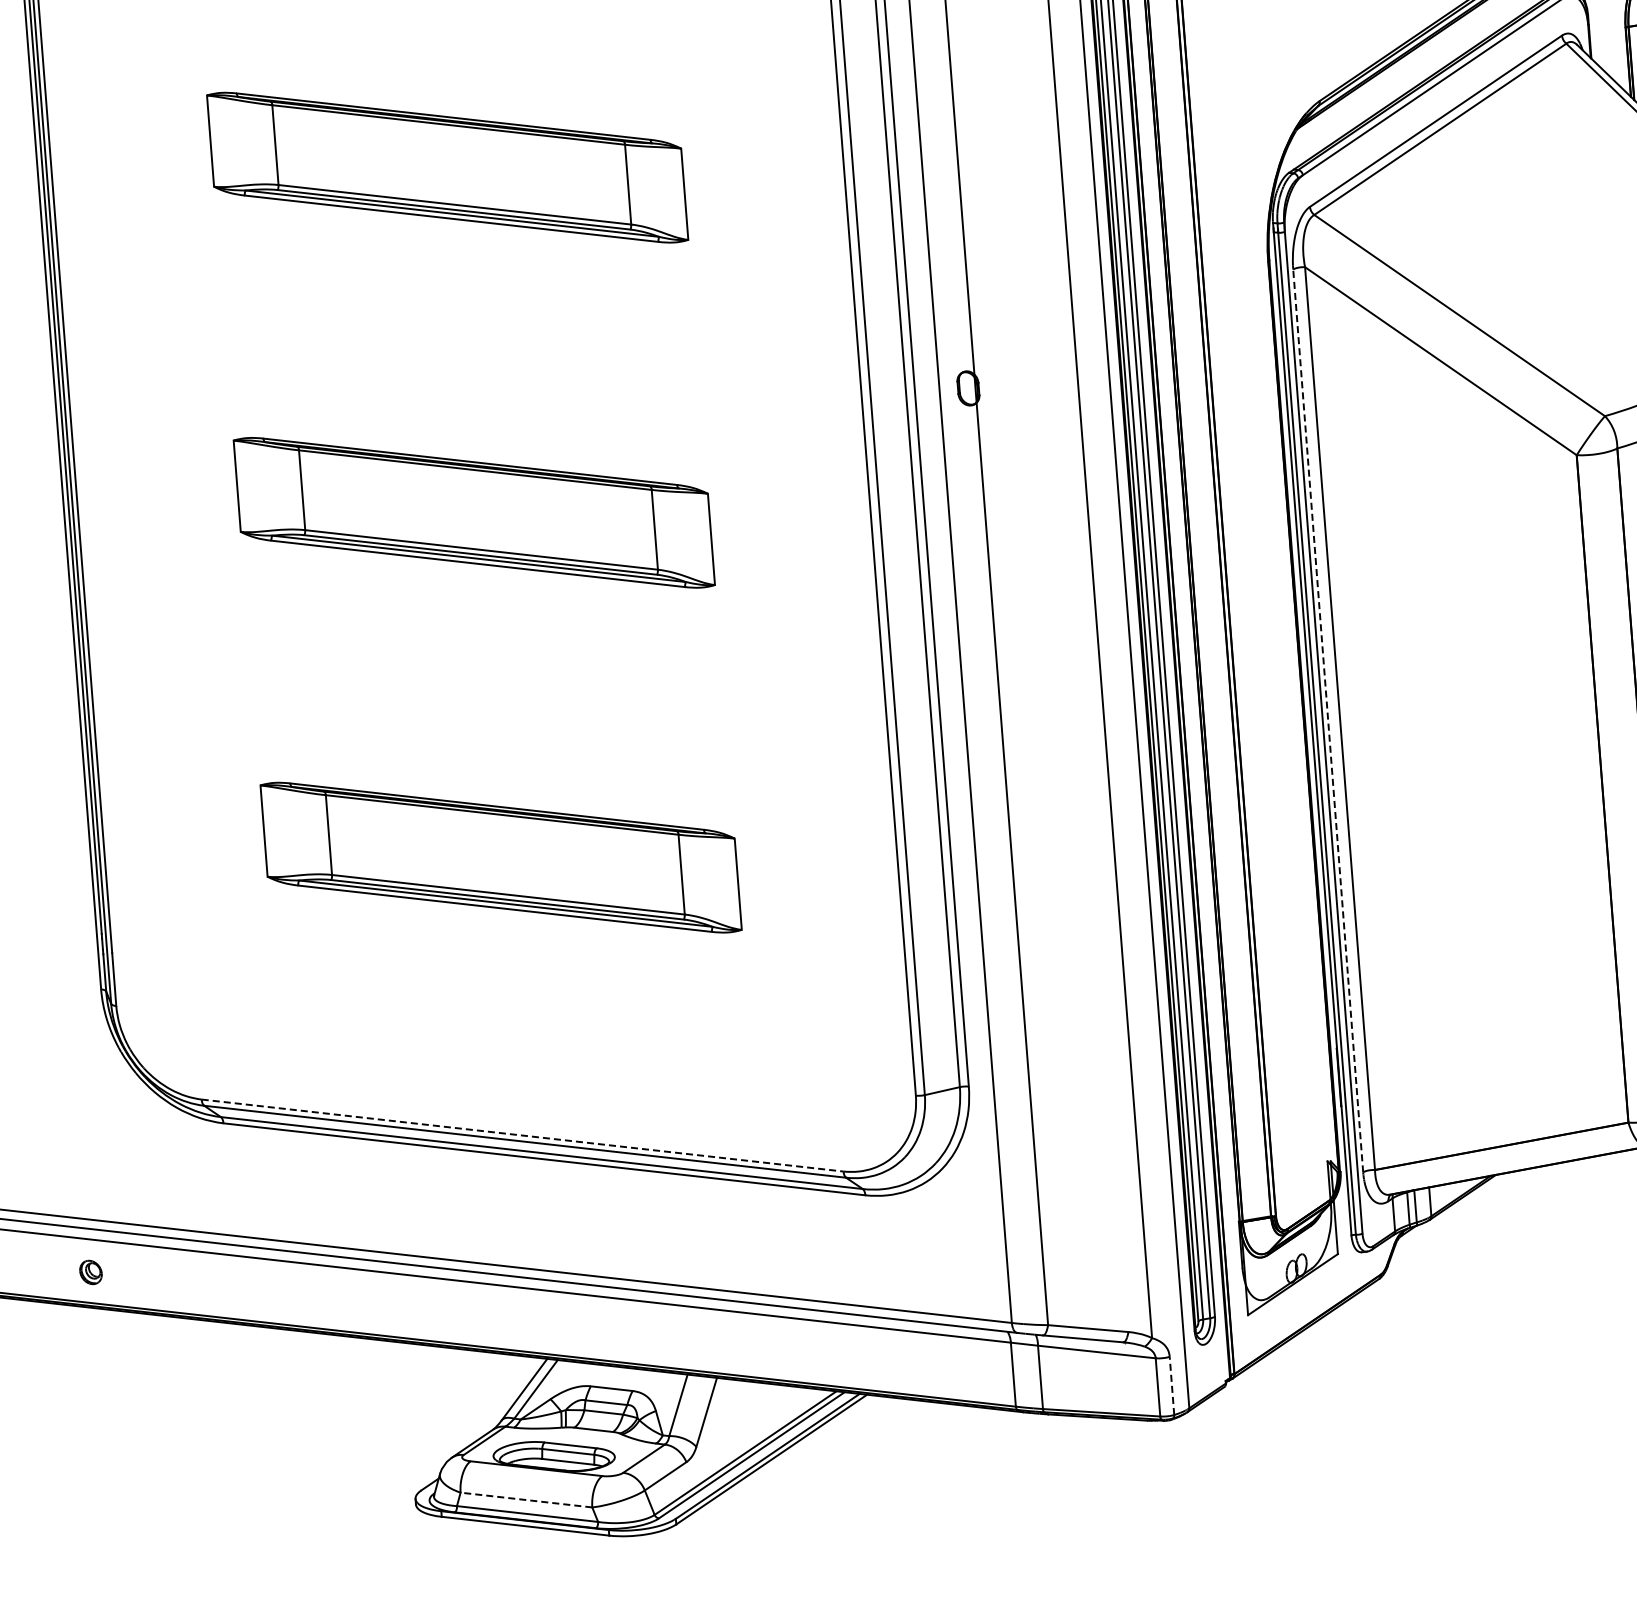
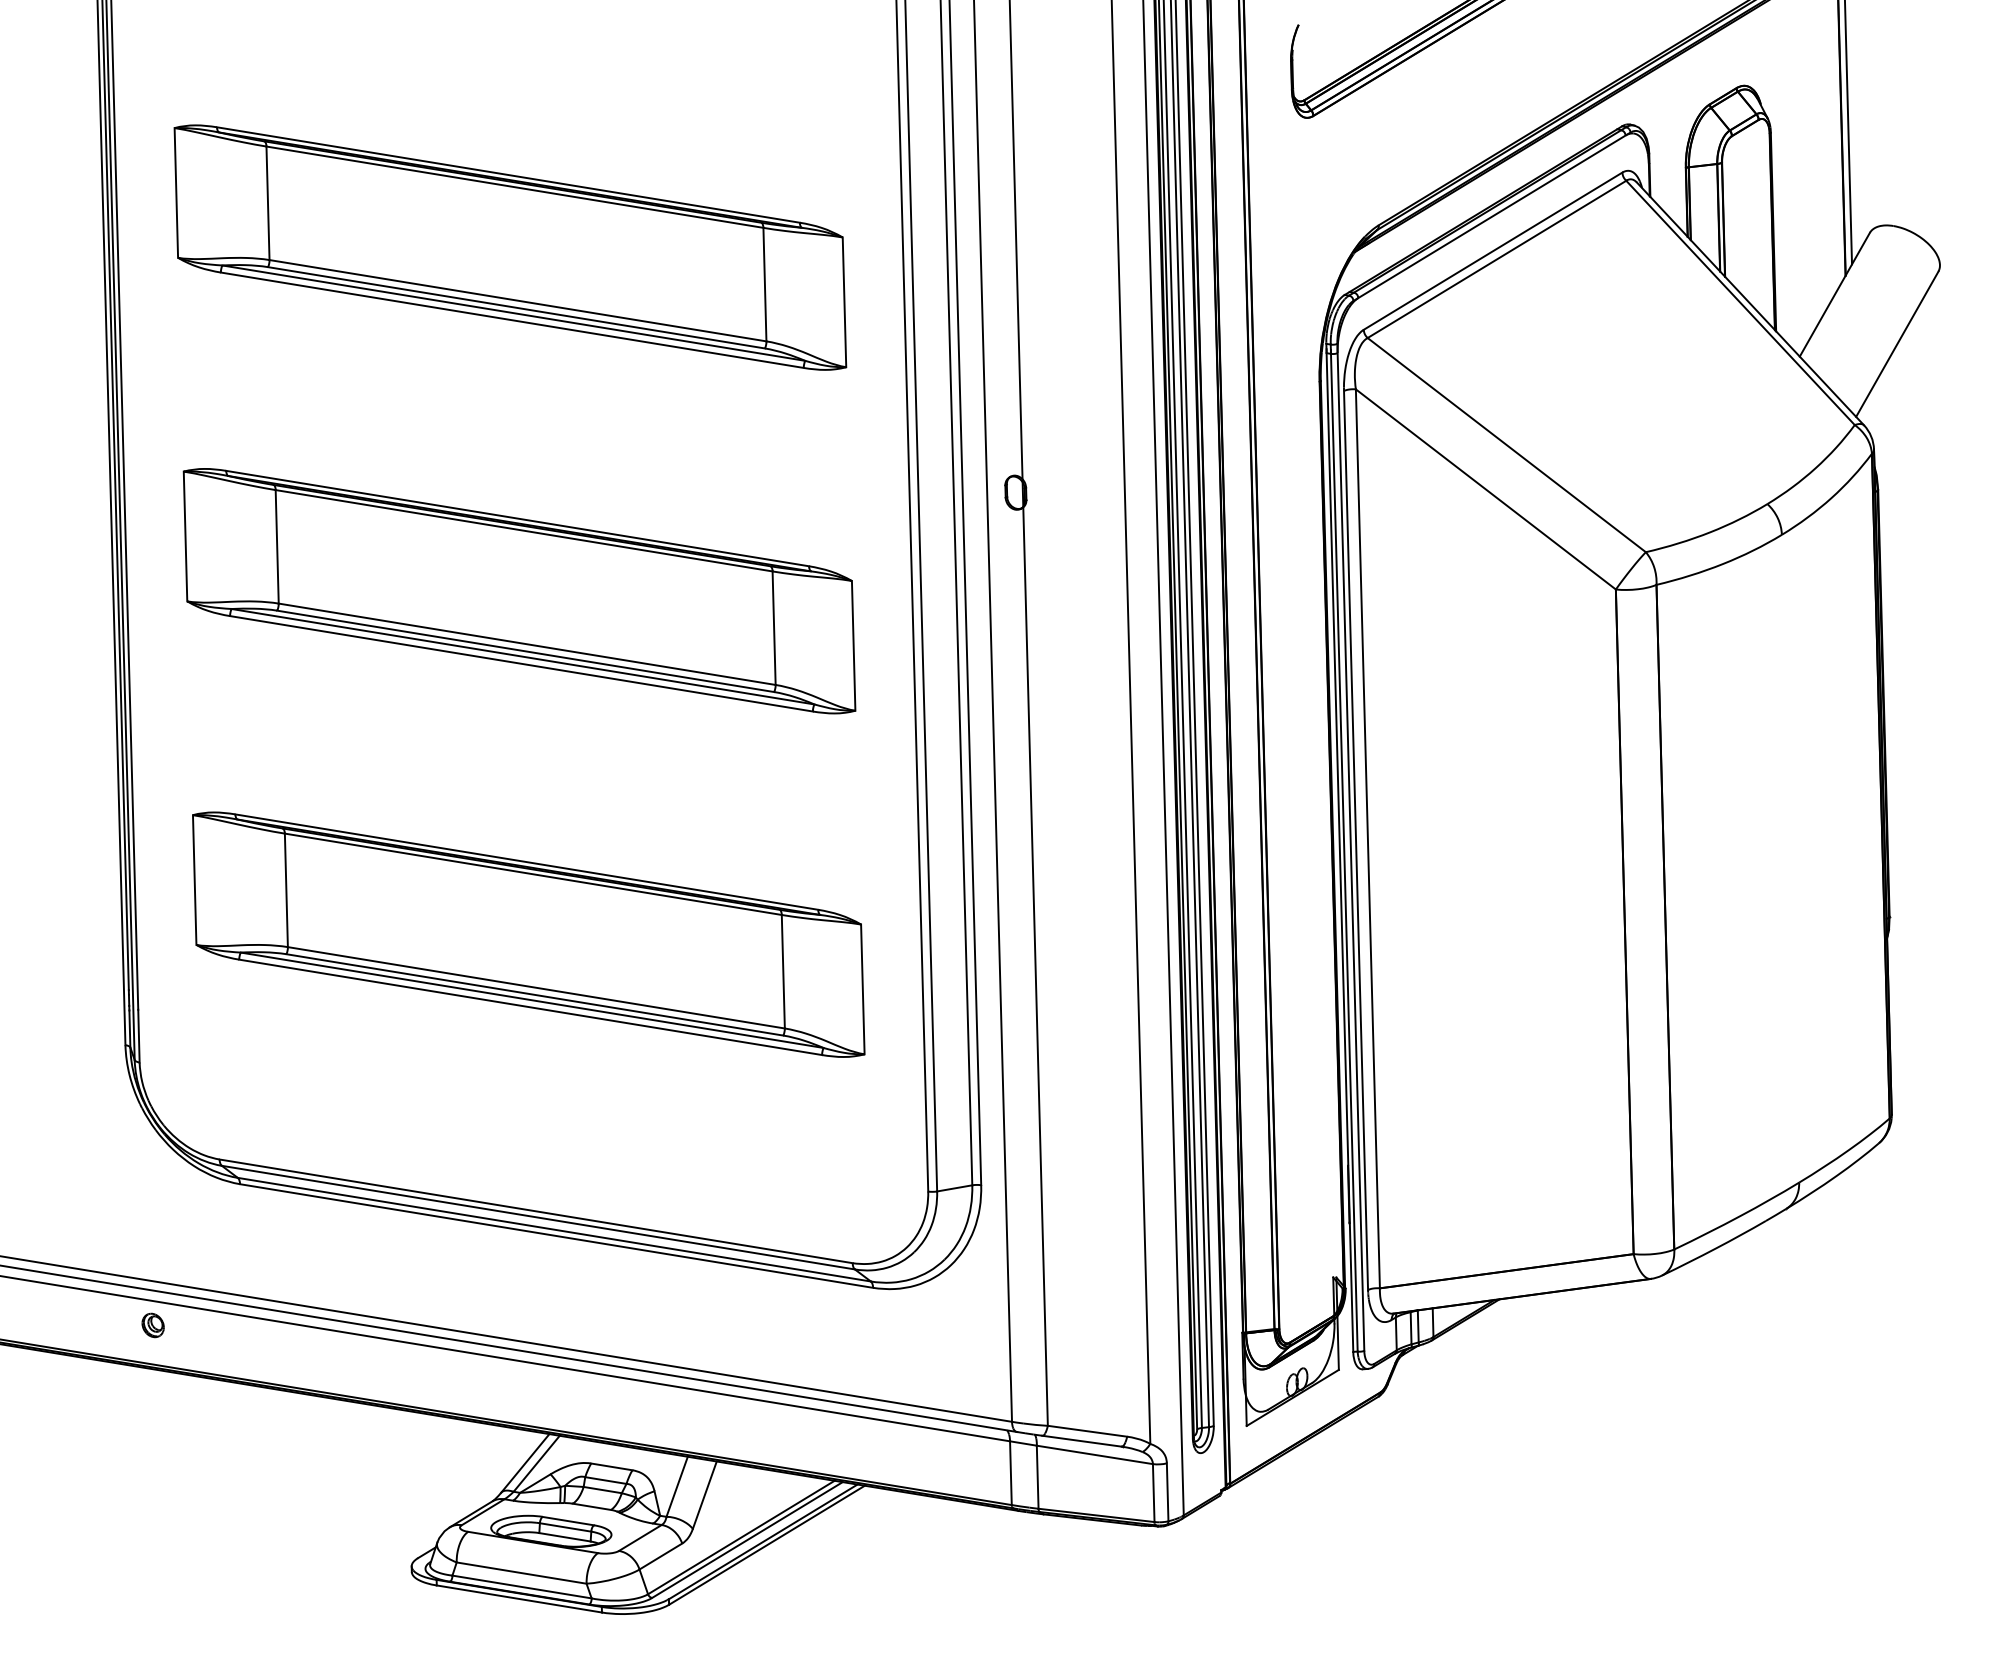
part: (447, 167) -> (510, 247), size x1.43
part: (474, 513) -> (519, 591), size x1.43
line: (1328, 720) -> (1356, 840), dashed -> solid
part: (500, 857) -> (528, 934), size x1.43
line: (522, 1135) -> (536, 1211), dashed -> solid
part: (90, 1272) -> (152, 1325), moved
line: (1171, 1386) -> (1167, 1492), dashed -> solid
line: (526, 1500) -> (521, 1573), dashed -> solid

